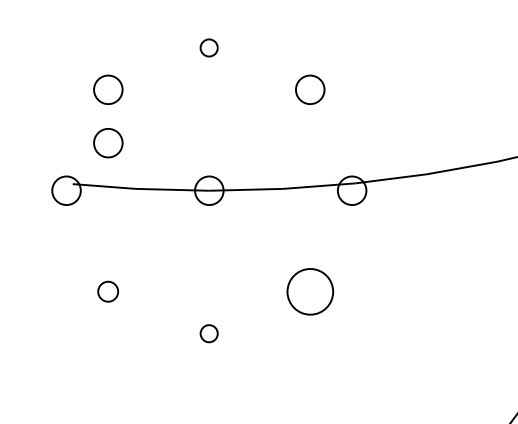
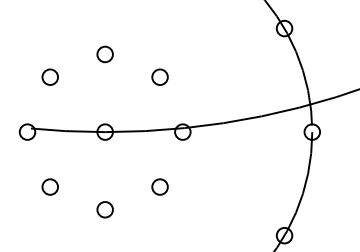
circle: (208, 48) -> (104, 54), size x1.67
circle: (106, 141) -> (49, 105), removed
circle: (106, 290) -> (49, 186), size x1.43
circle: (309, 290) -> (159, 186), size x0.62
circle: (208, 333) -> (104, 209), size x1.67

